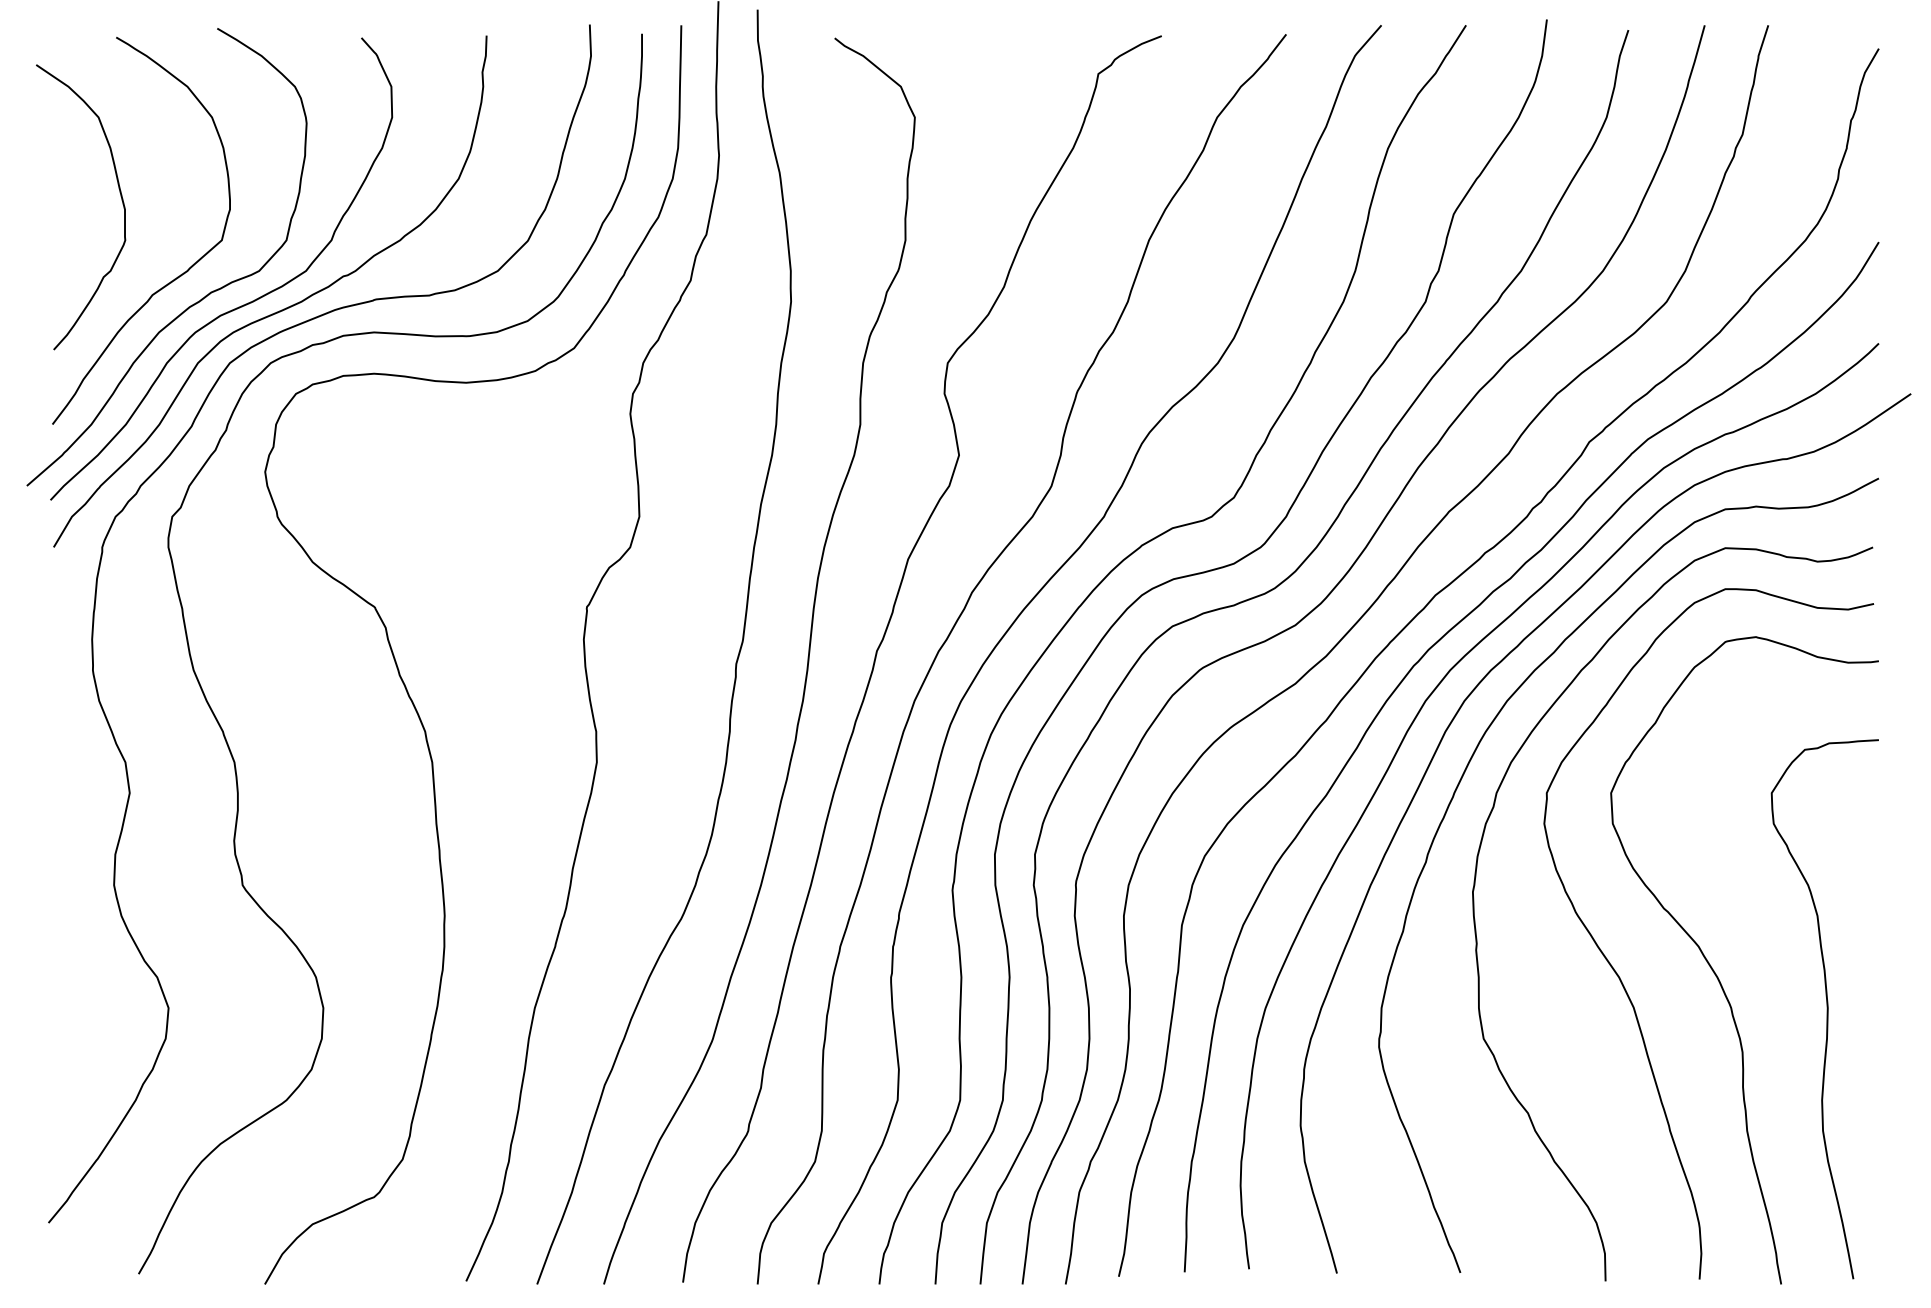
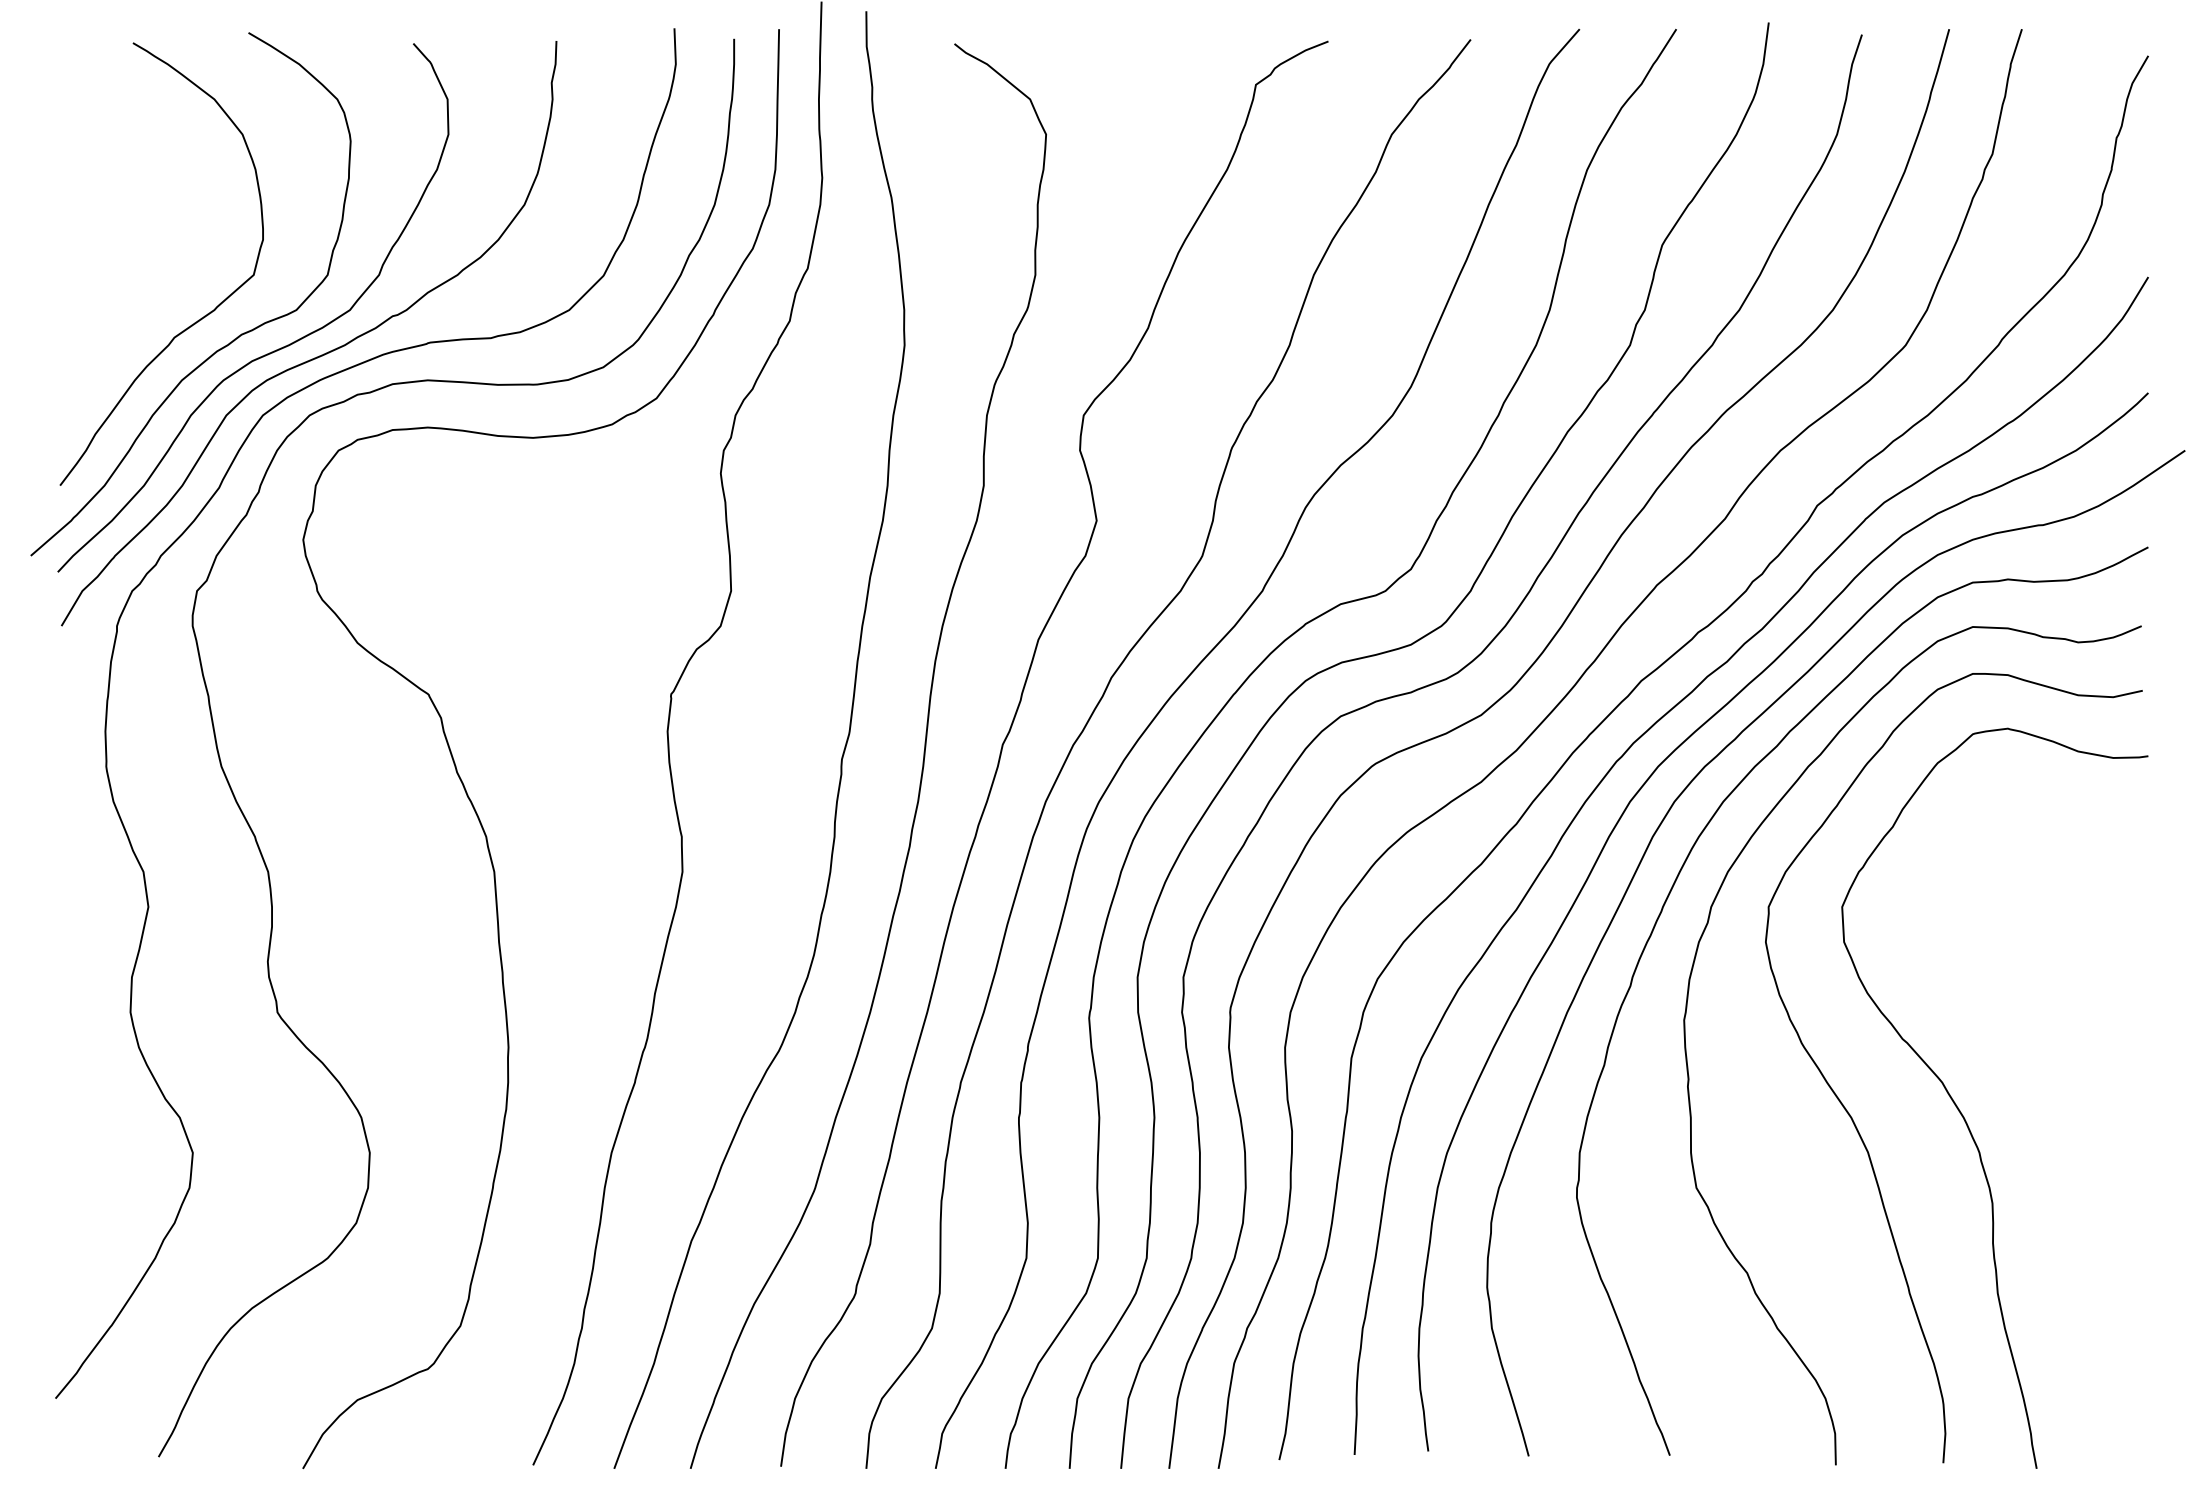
curve: (121, 198) -> (138, 227), removed
curve: (1826, 1006) -> (2088, 1151), removed

